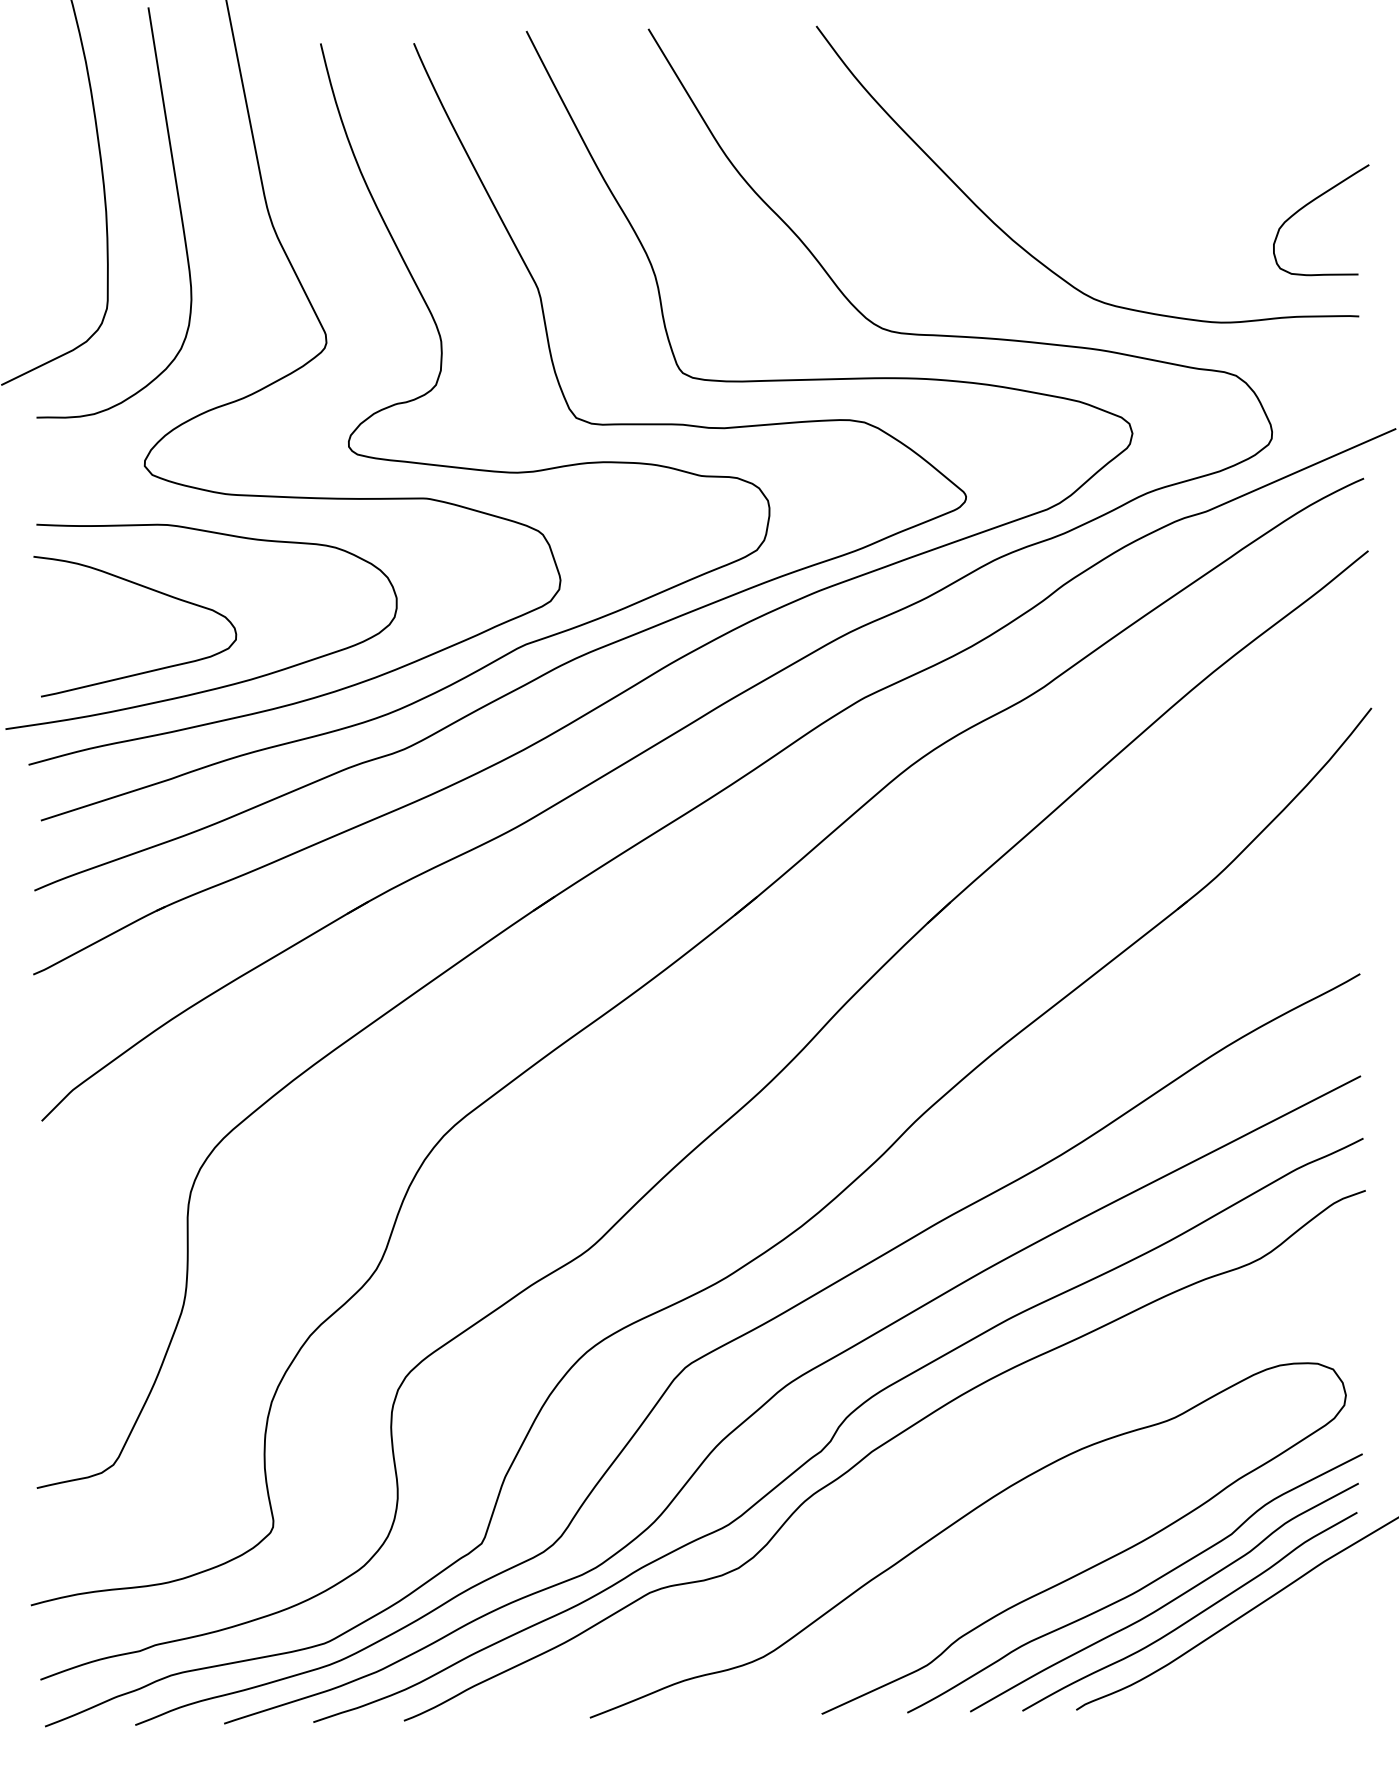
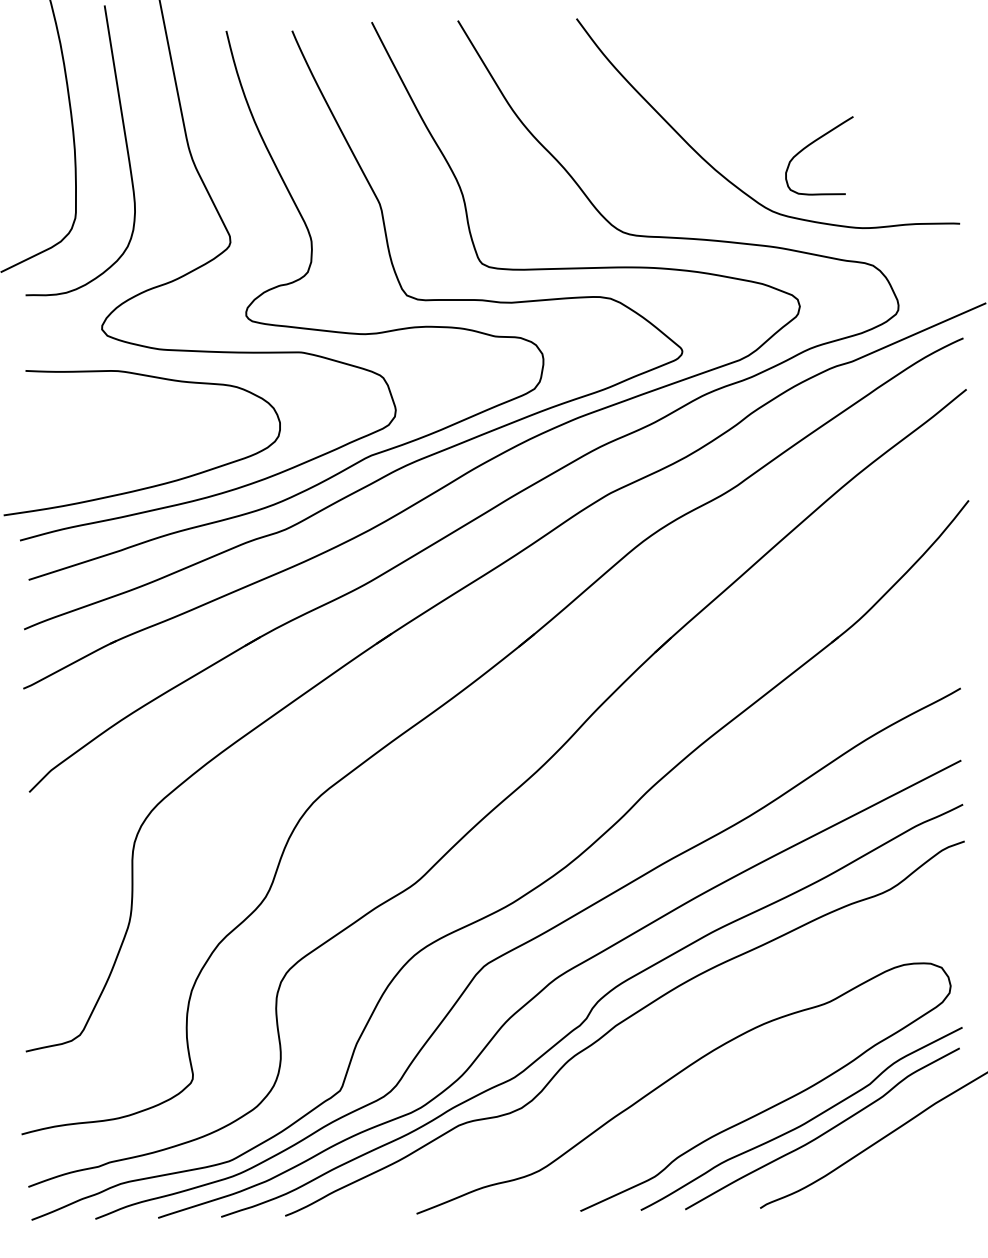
curve: (1310, 203) -> (811, 143), moved
curve: (148, 589) -> (104, 416), removed
curve: (1191, 1617) -> (841, 1142), removed

